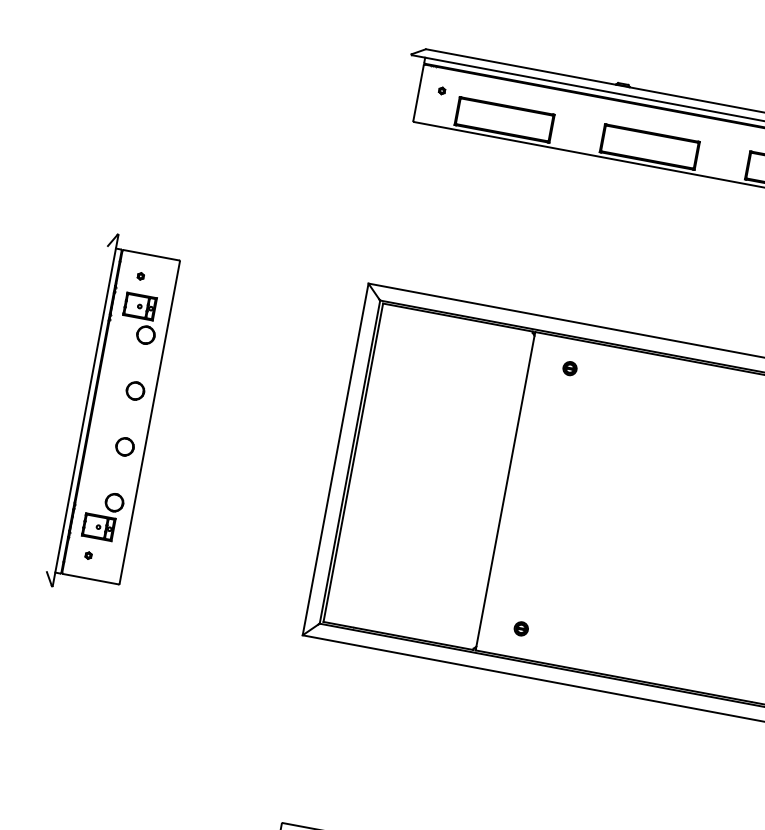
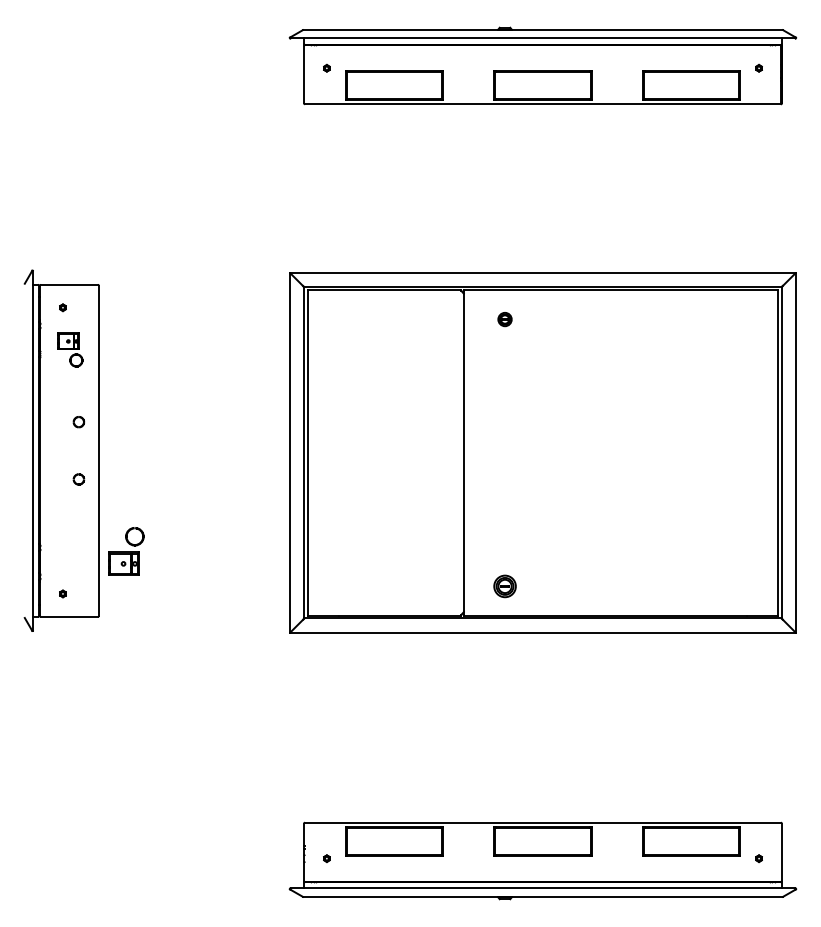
part: (140, 318) -> (70, 349), size x0.7
part: (135, 390) -> (78, 421), size x0.6
part: (124, 446) -> (78, 479), size x0.6
part: (103, 515) -> (126, 551), moved
part: (520, 628) -> (504, 585), size x1.6

